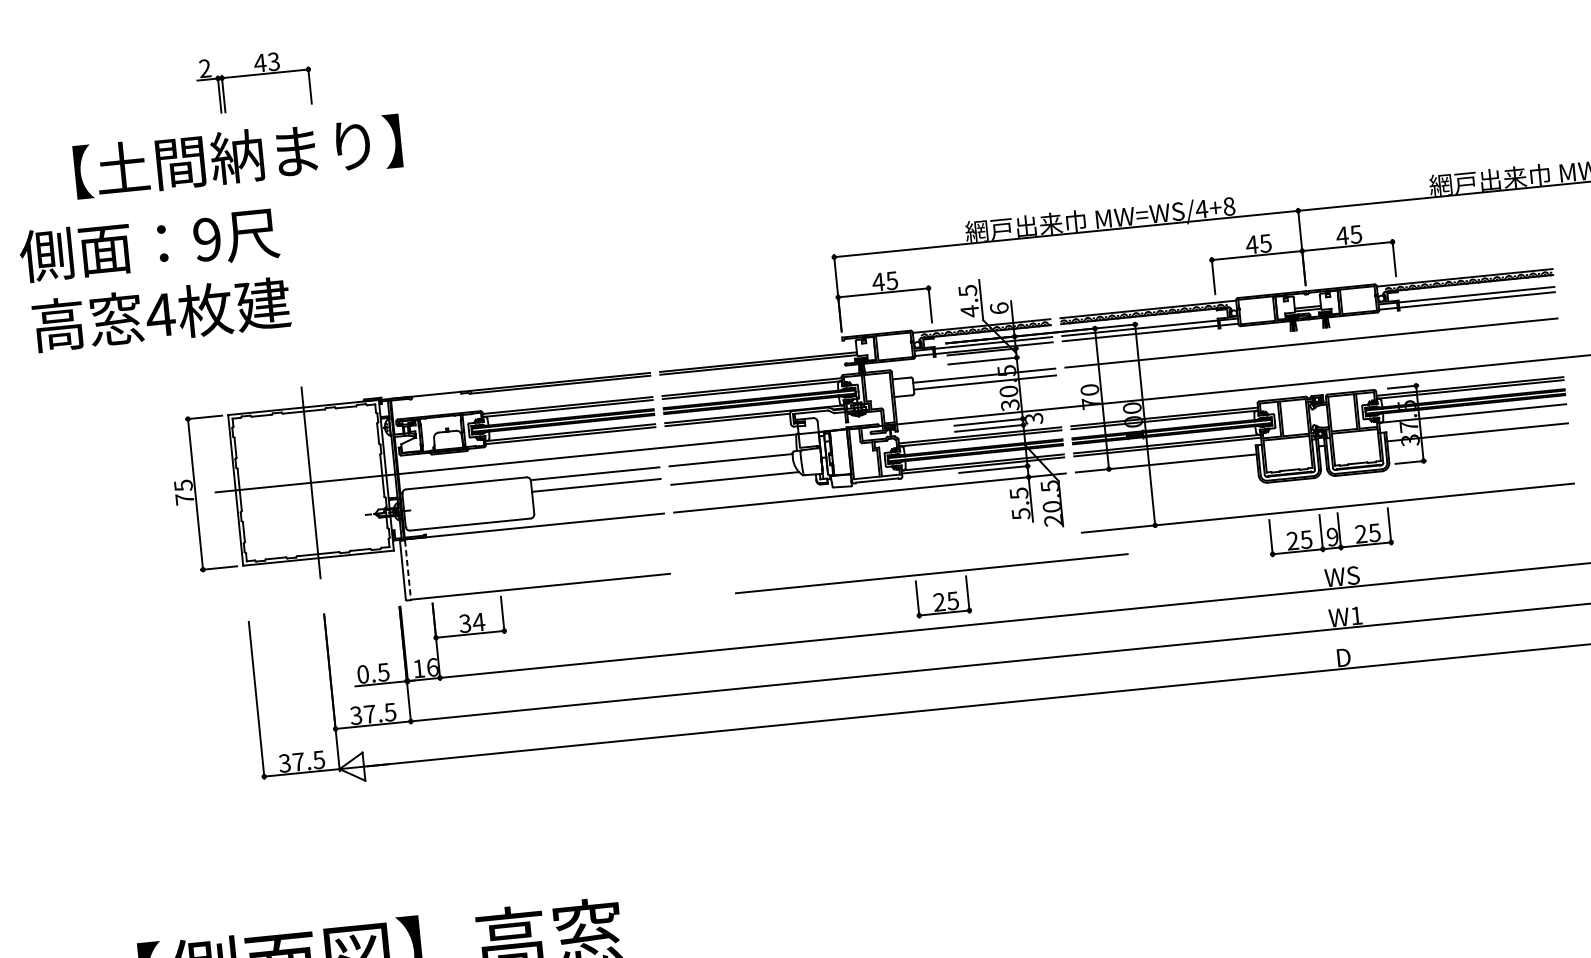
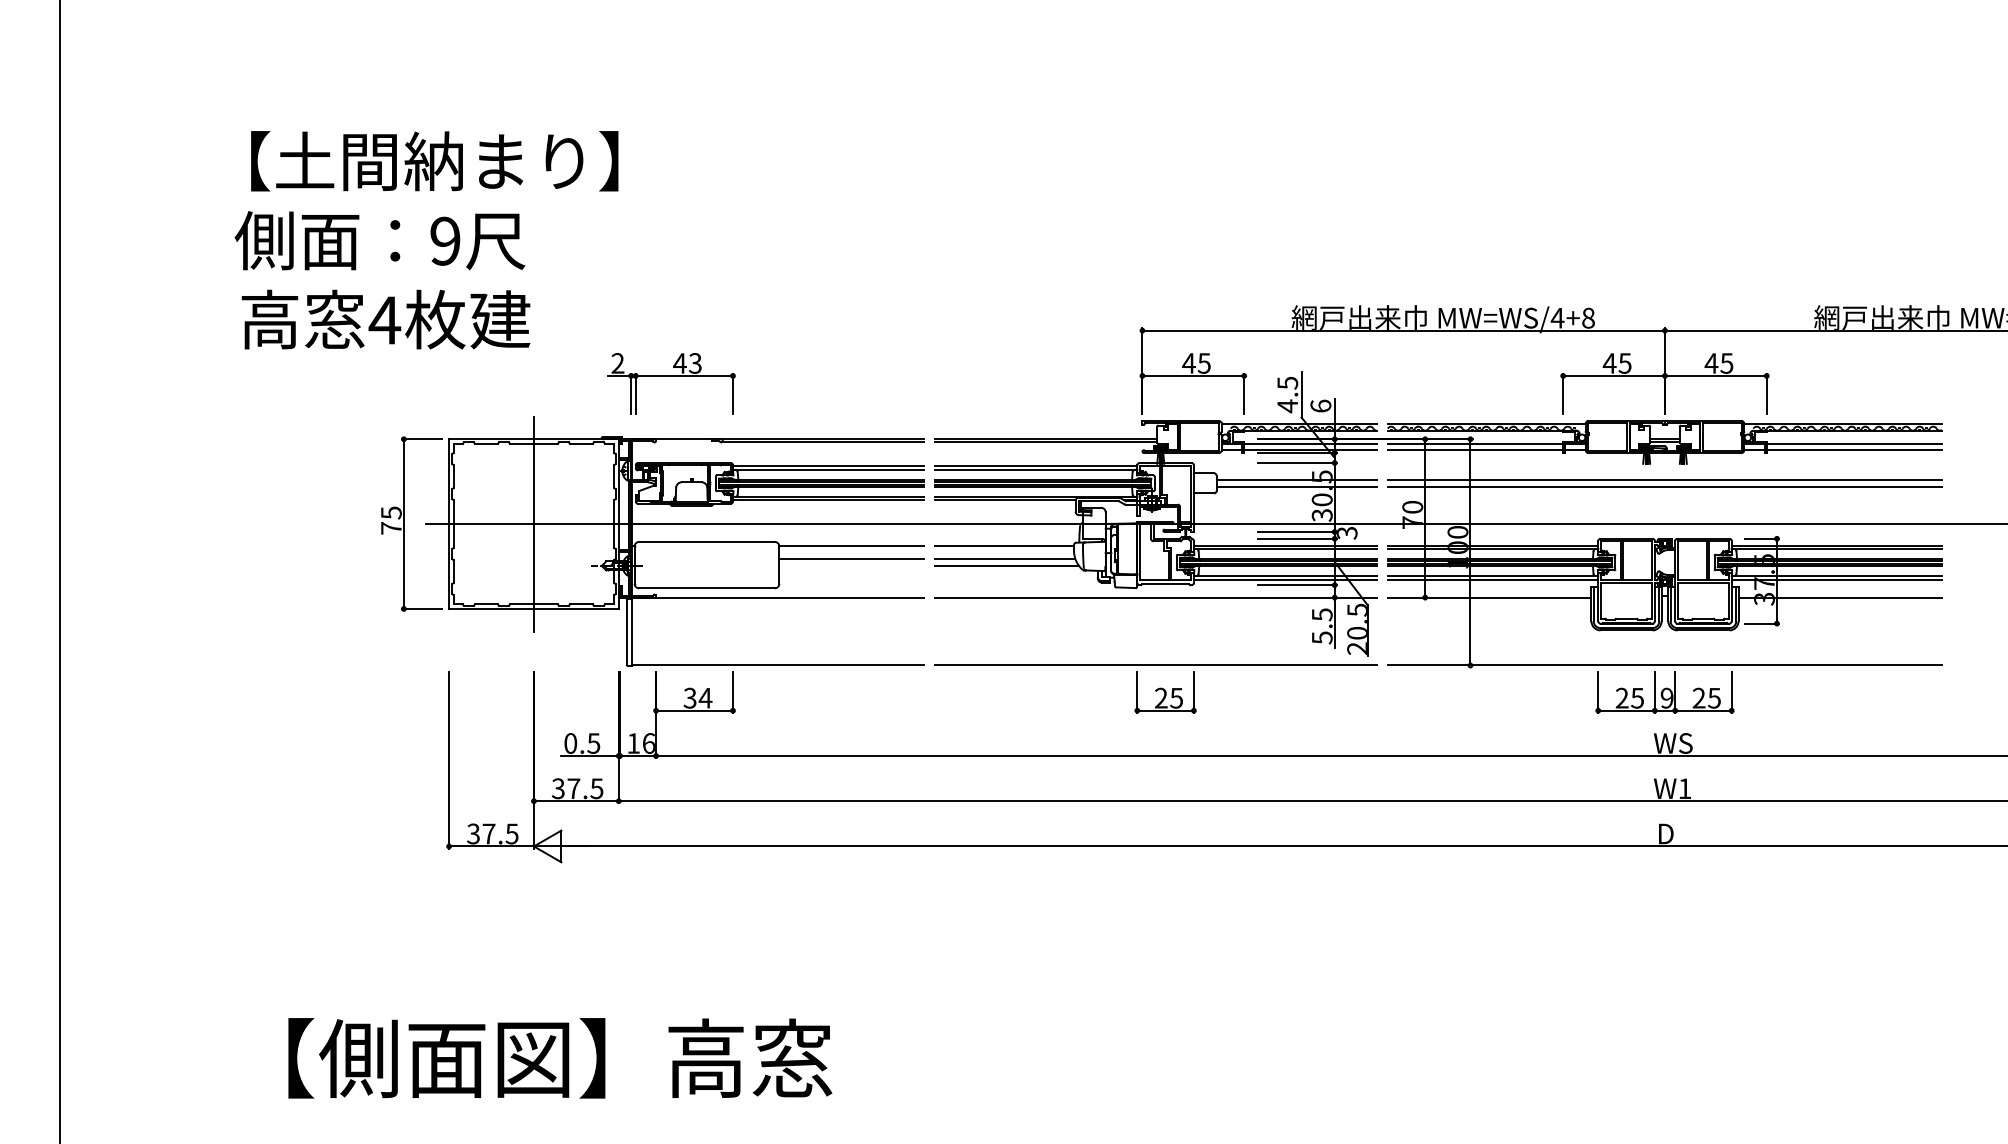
part: (253, 75) -> (671, 376), moved
text: (237, 156) -> (434, 161), moved
line: (1311, 350) -> (1664, 487), added
line: (1472, 416) -> (1836, 579), added
line: (732, 471) -> (1005, 558), added
line: (408, 570) -> (632, 632), dashed -> solid
part: (933, 594) -> (1155, 688), moved

